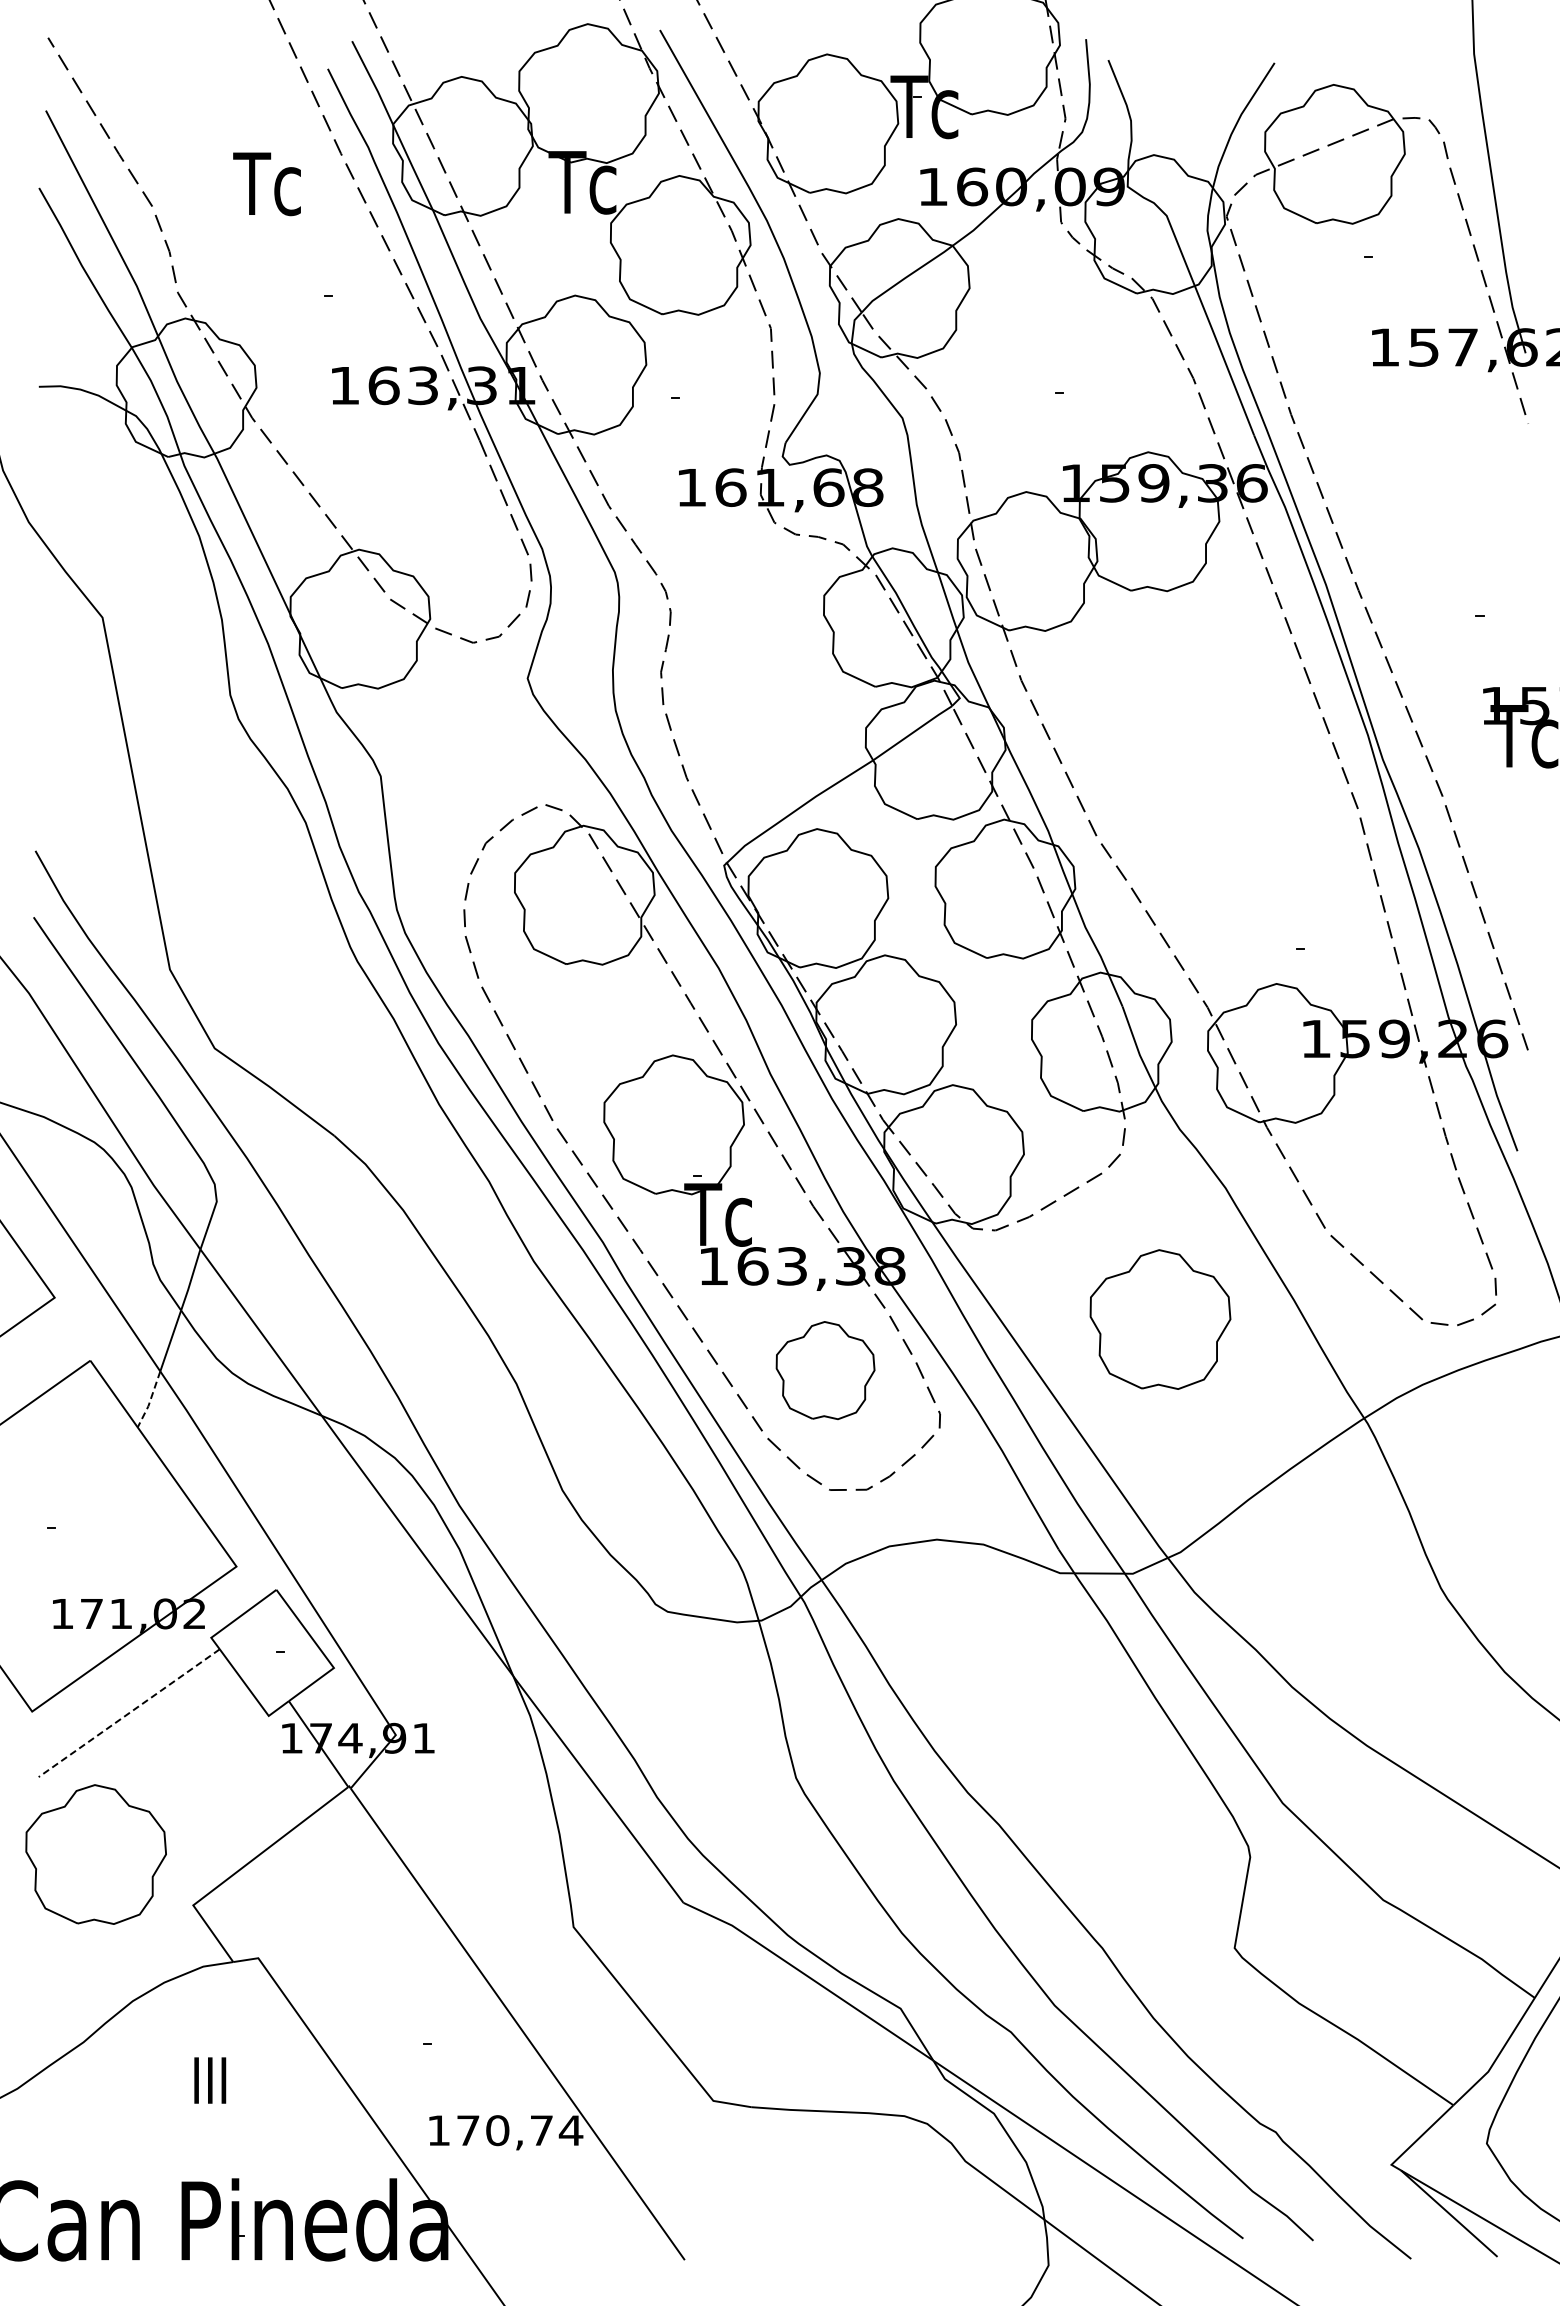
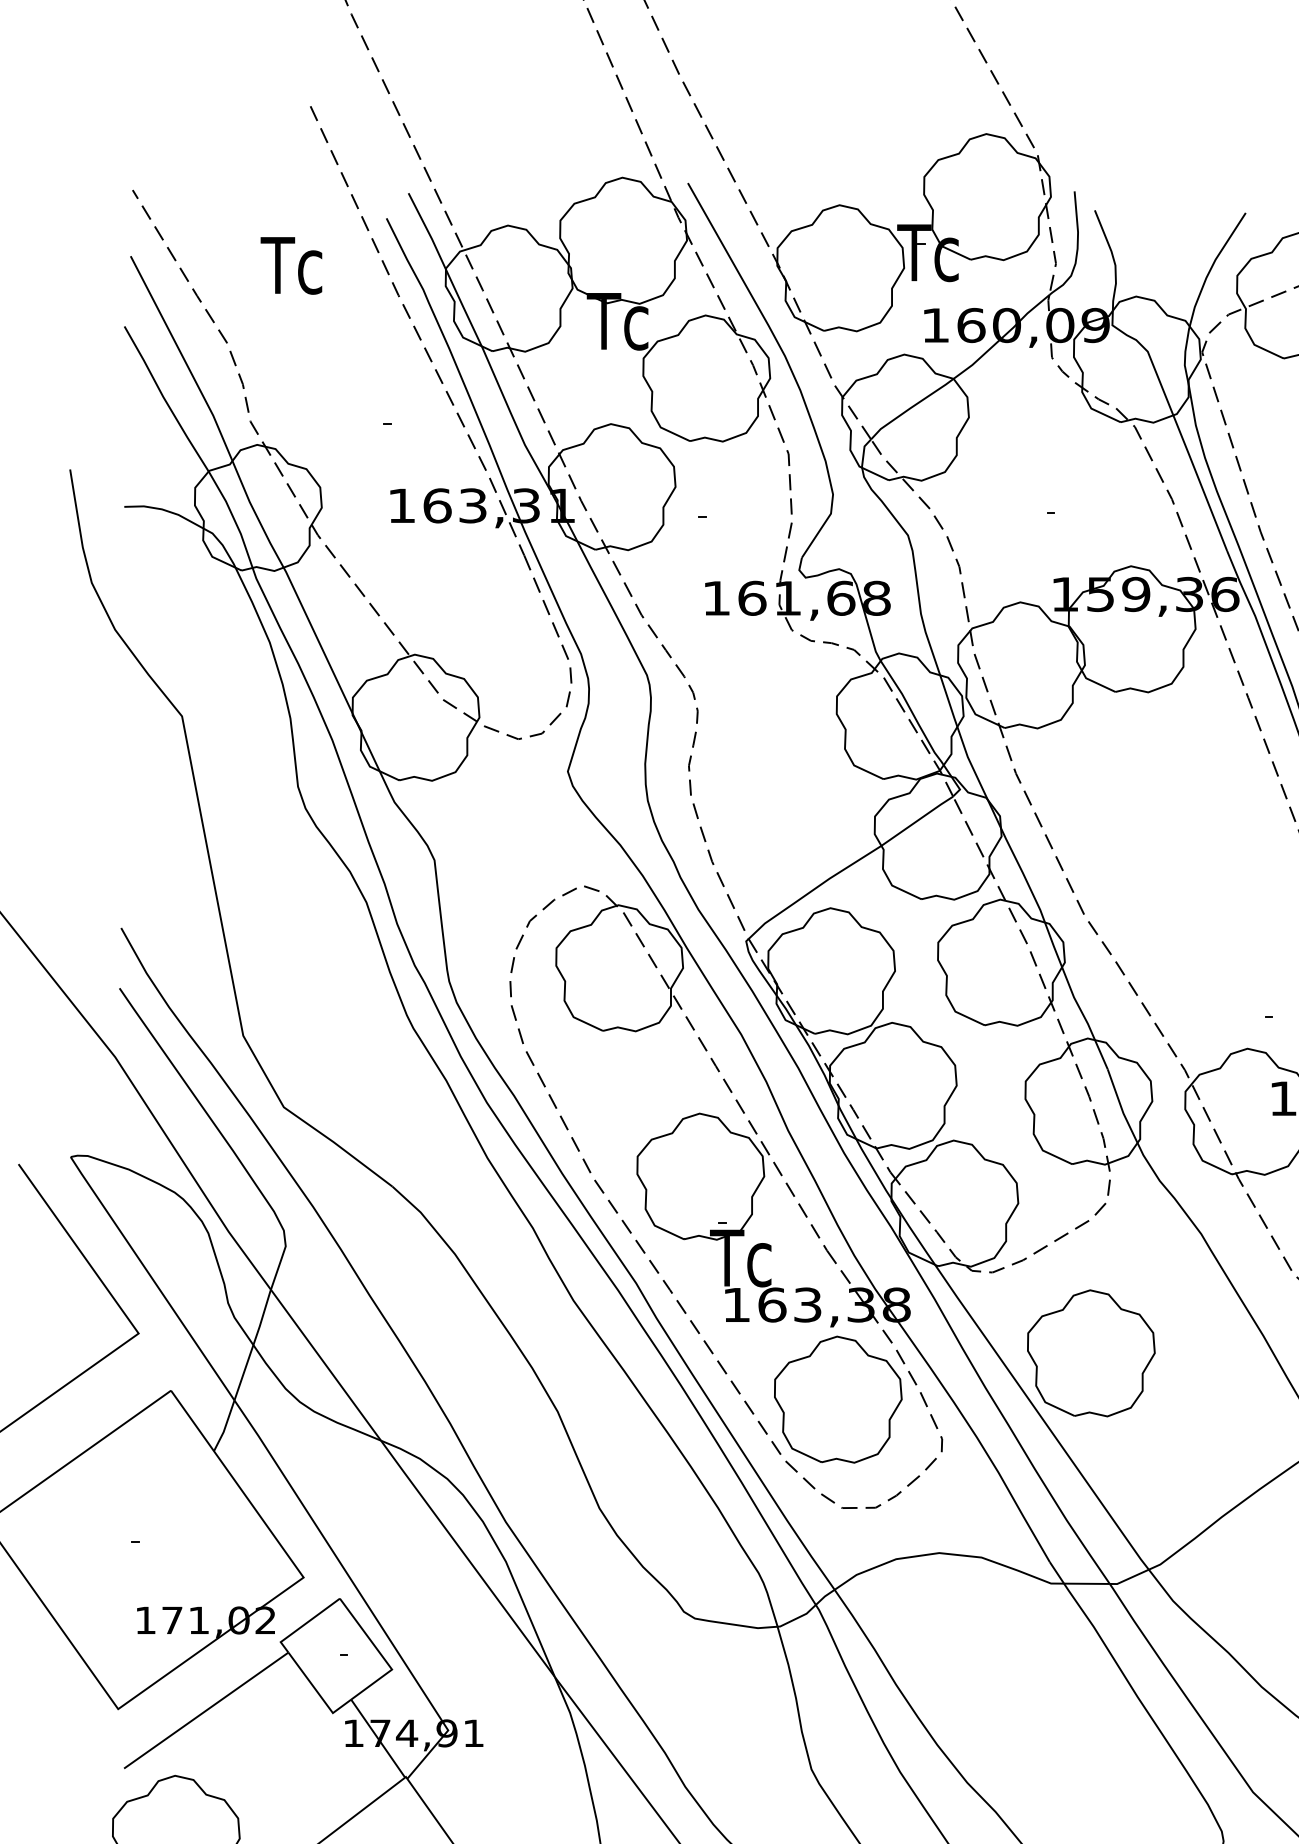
text: (266, 184) -> (290, 266), moved
part: (1160, 1319) -> (1091, 1353), moved
part: (825, 1370) -> (838, 1399), size x1.43
line: (150, 1400) -> (225, 1426), dashed -> solid
line: (129, 1713) -> (206, 1710), dashed -> solid

